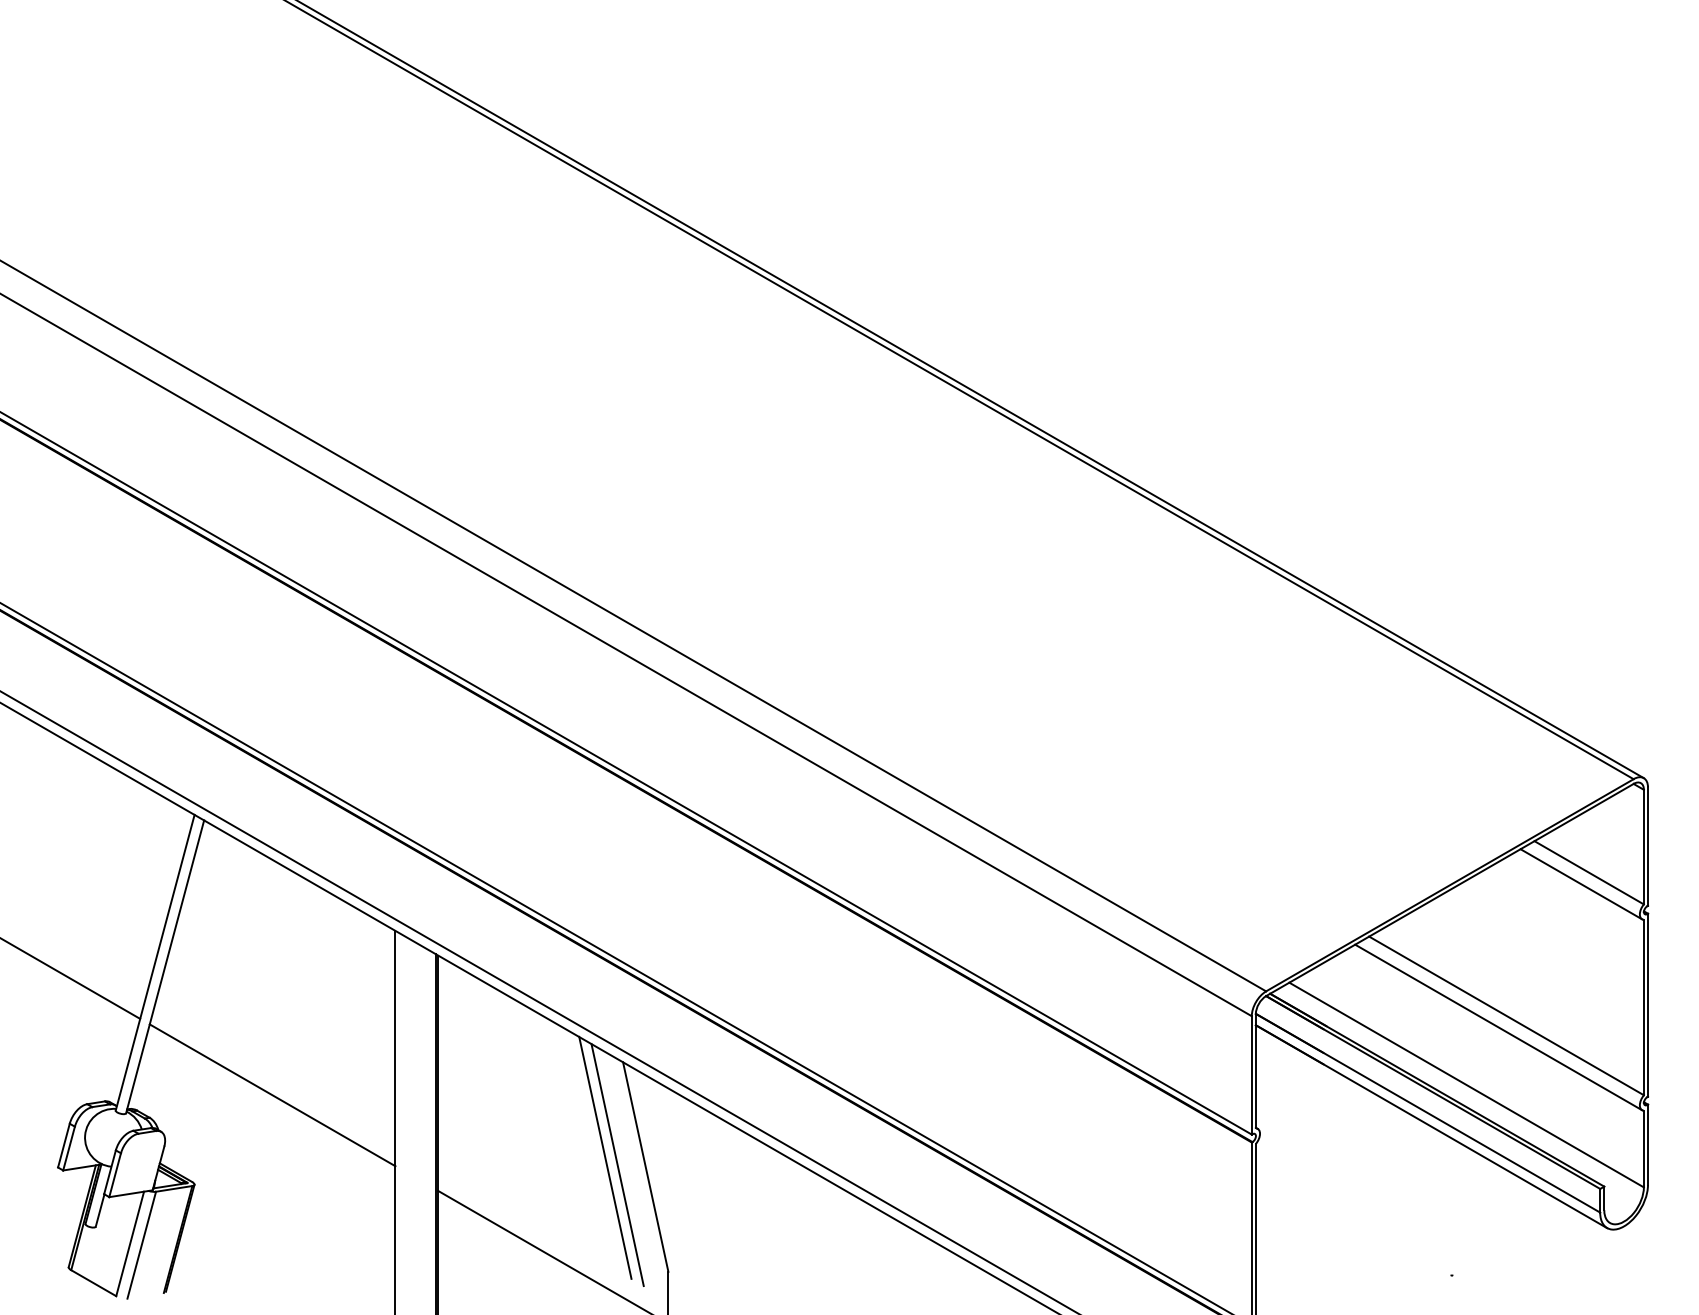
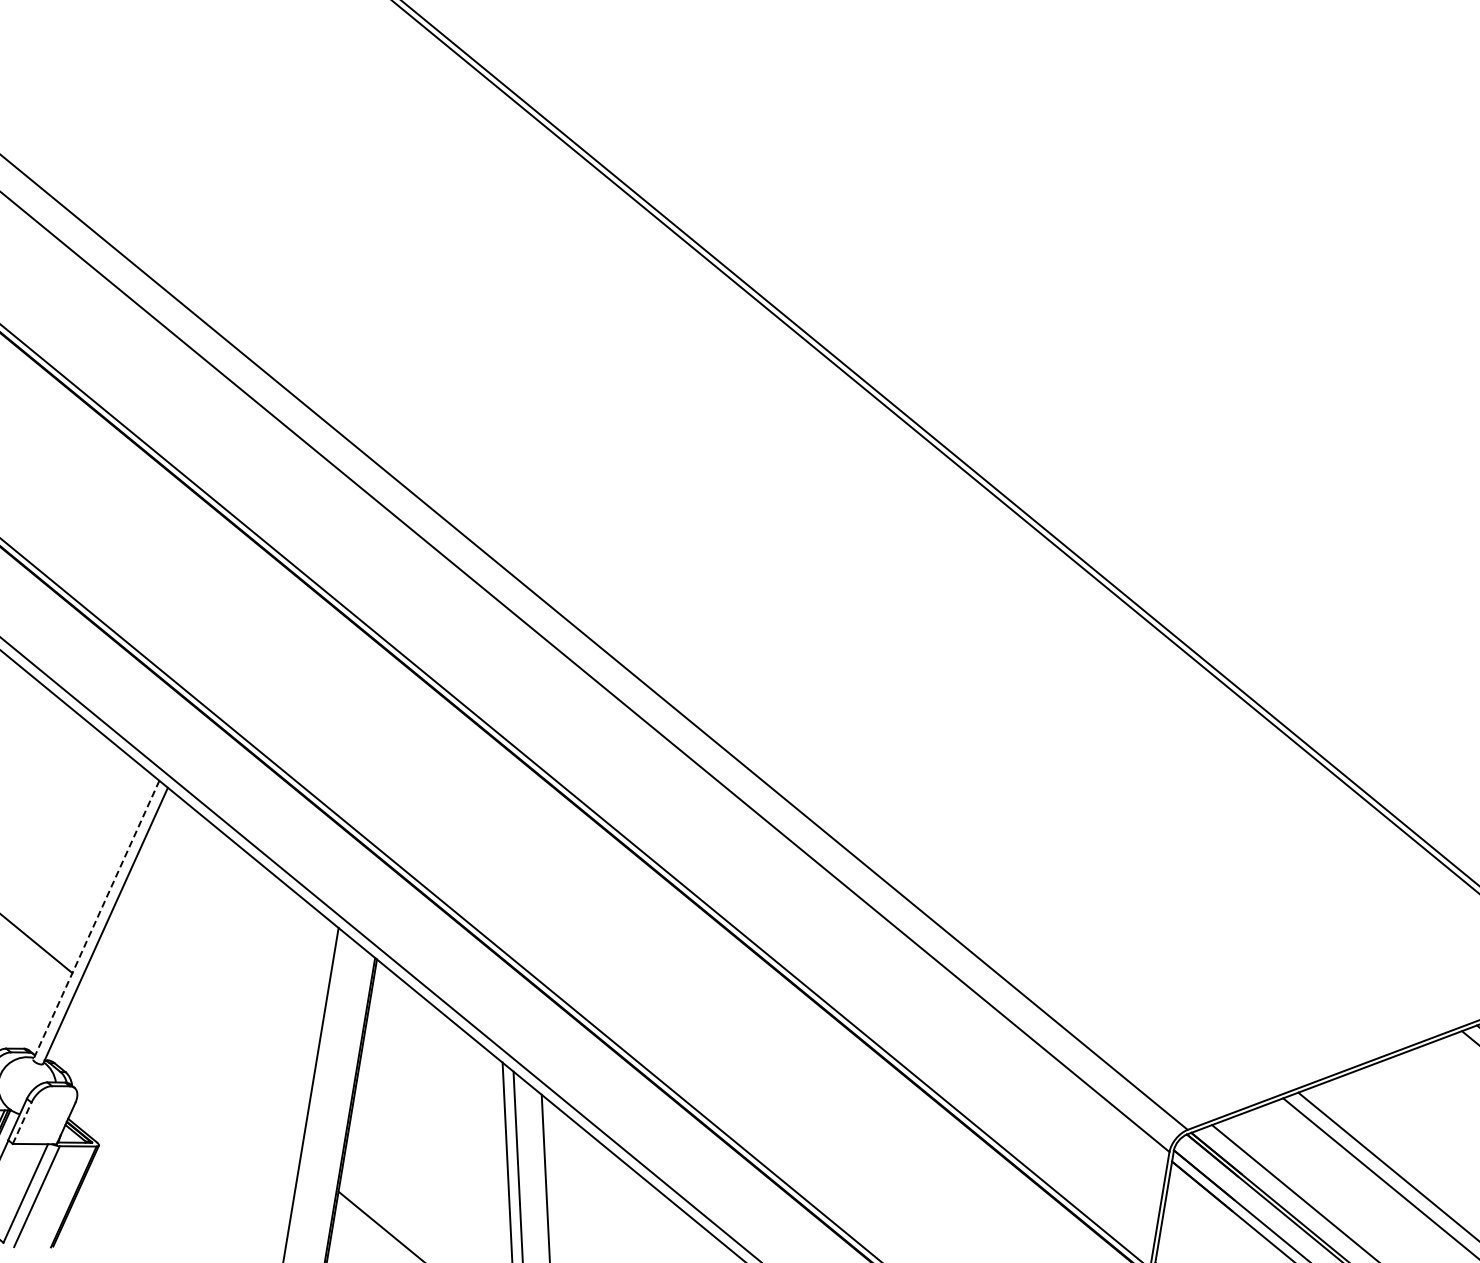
line: (155, 963) -> (96, 920), solid -> dashed
line: (272, 1095) -> (190, 1070), removed
line: (115, 1175) -> (22, 1123), solid -> dashed

